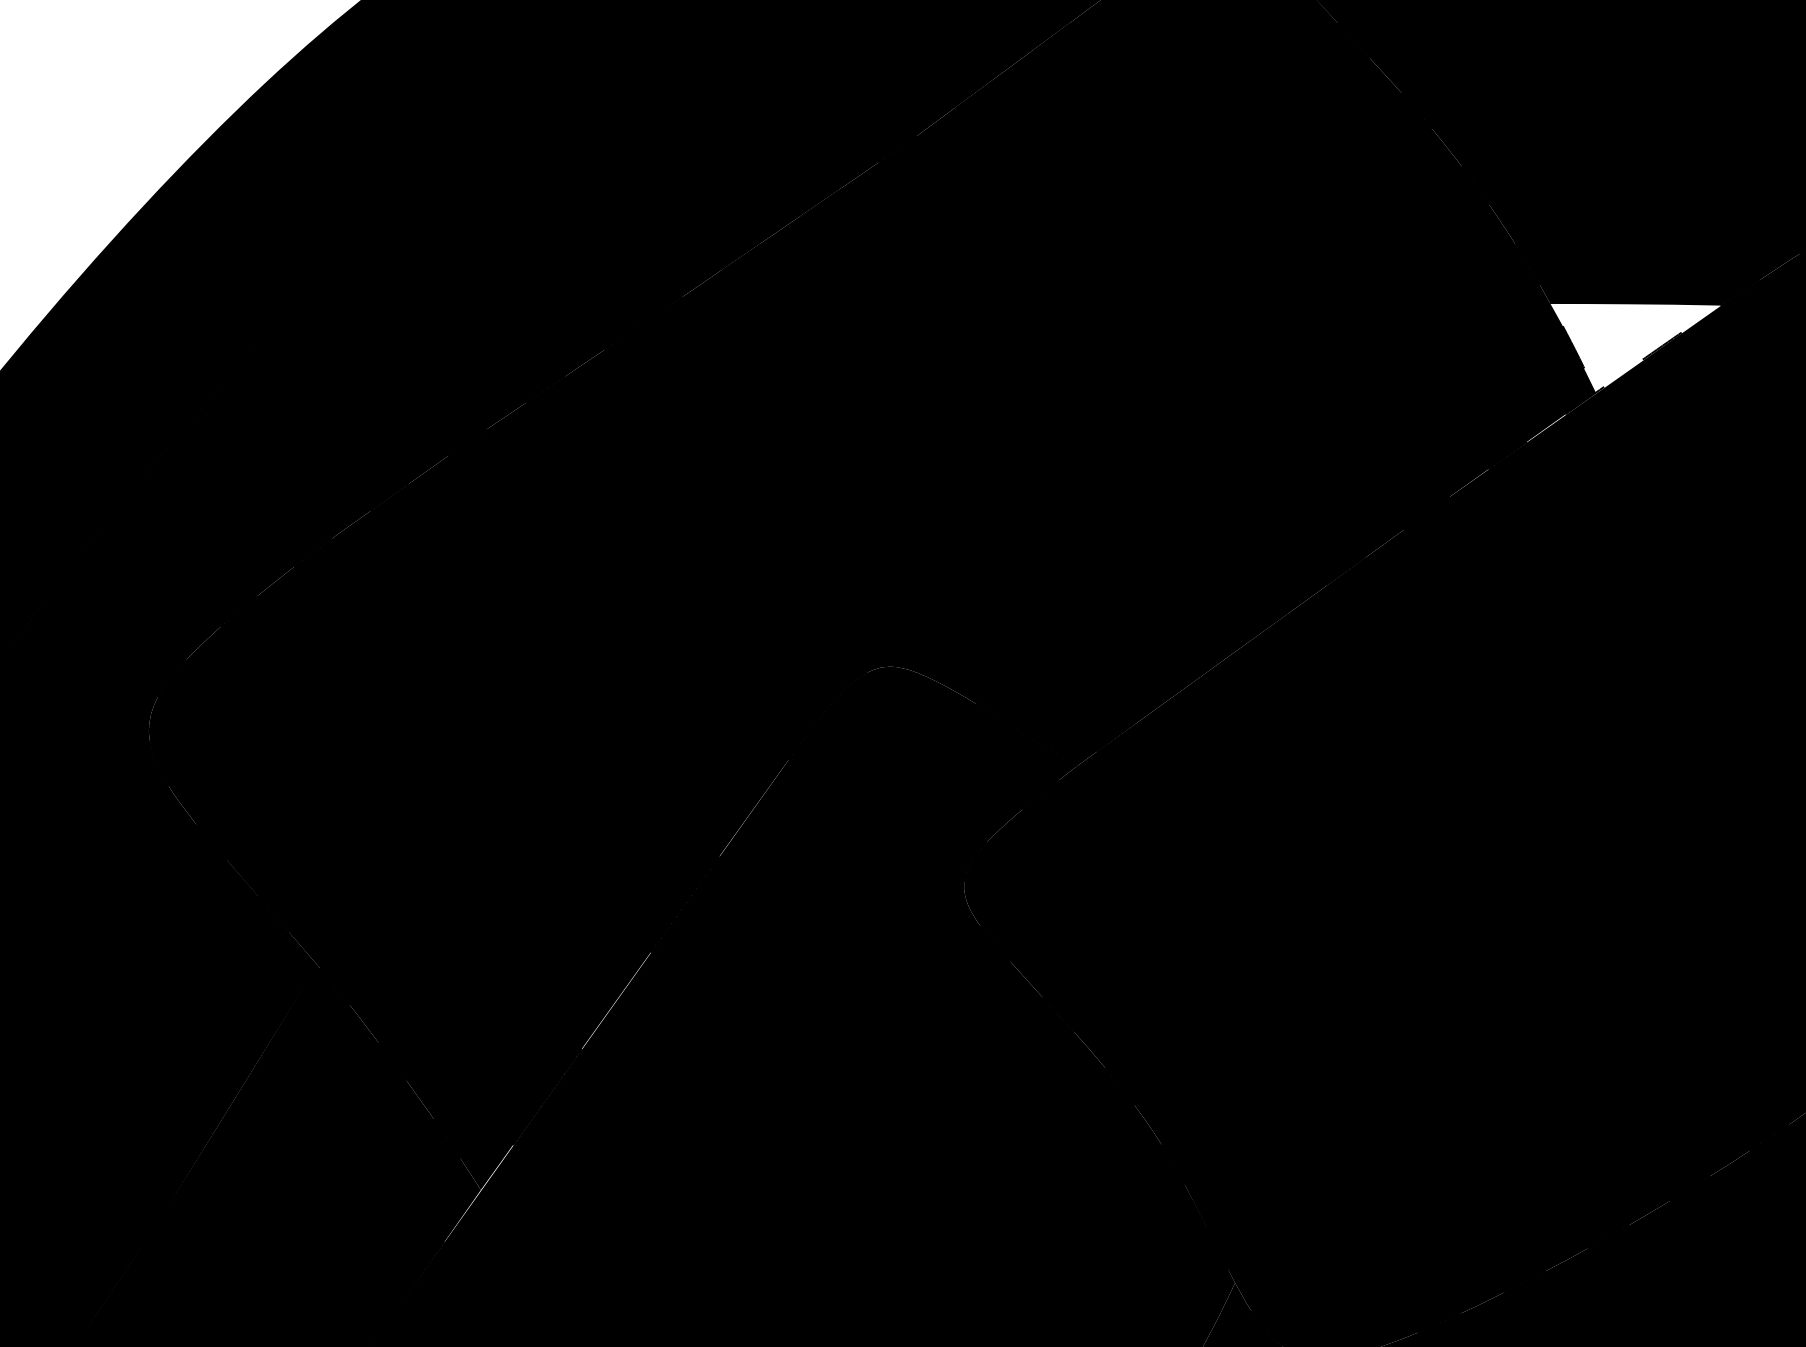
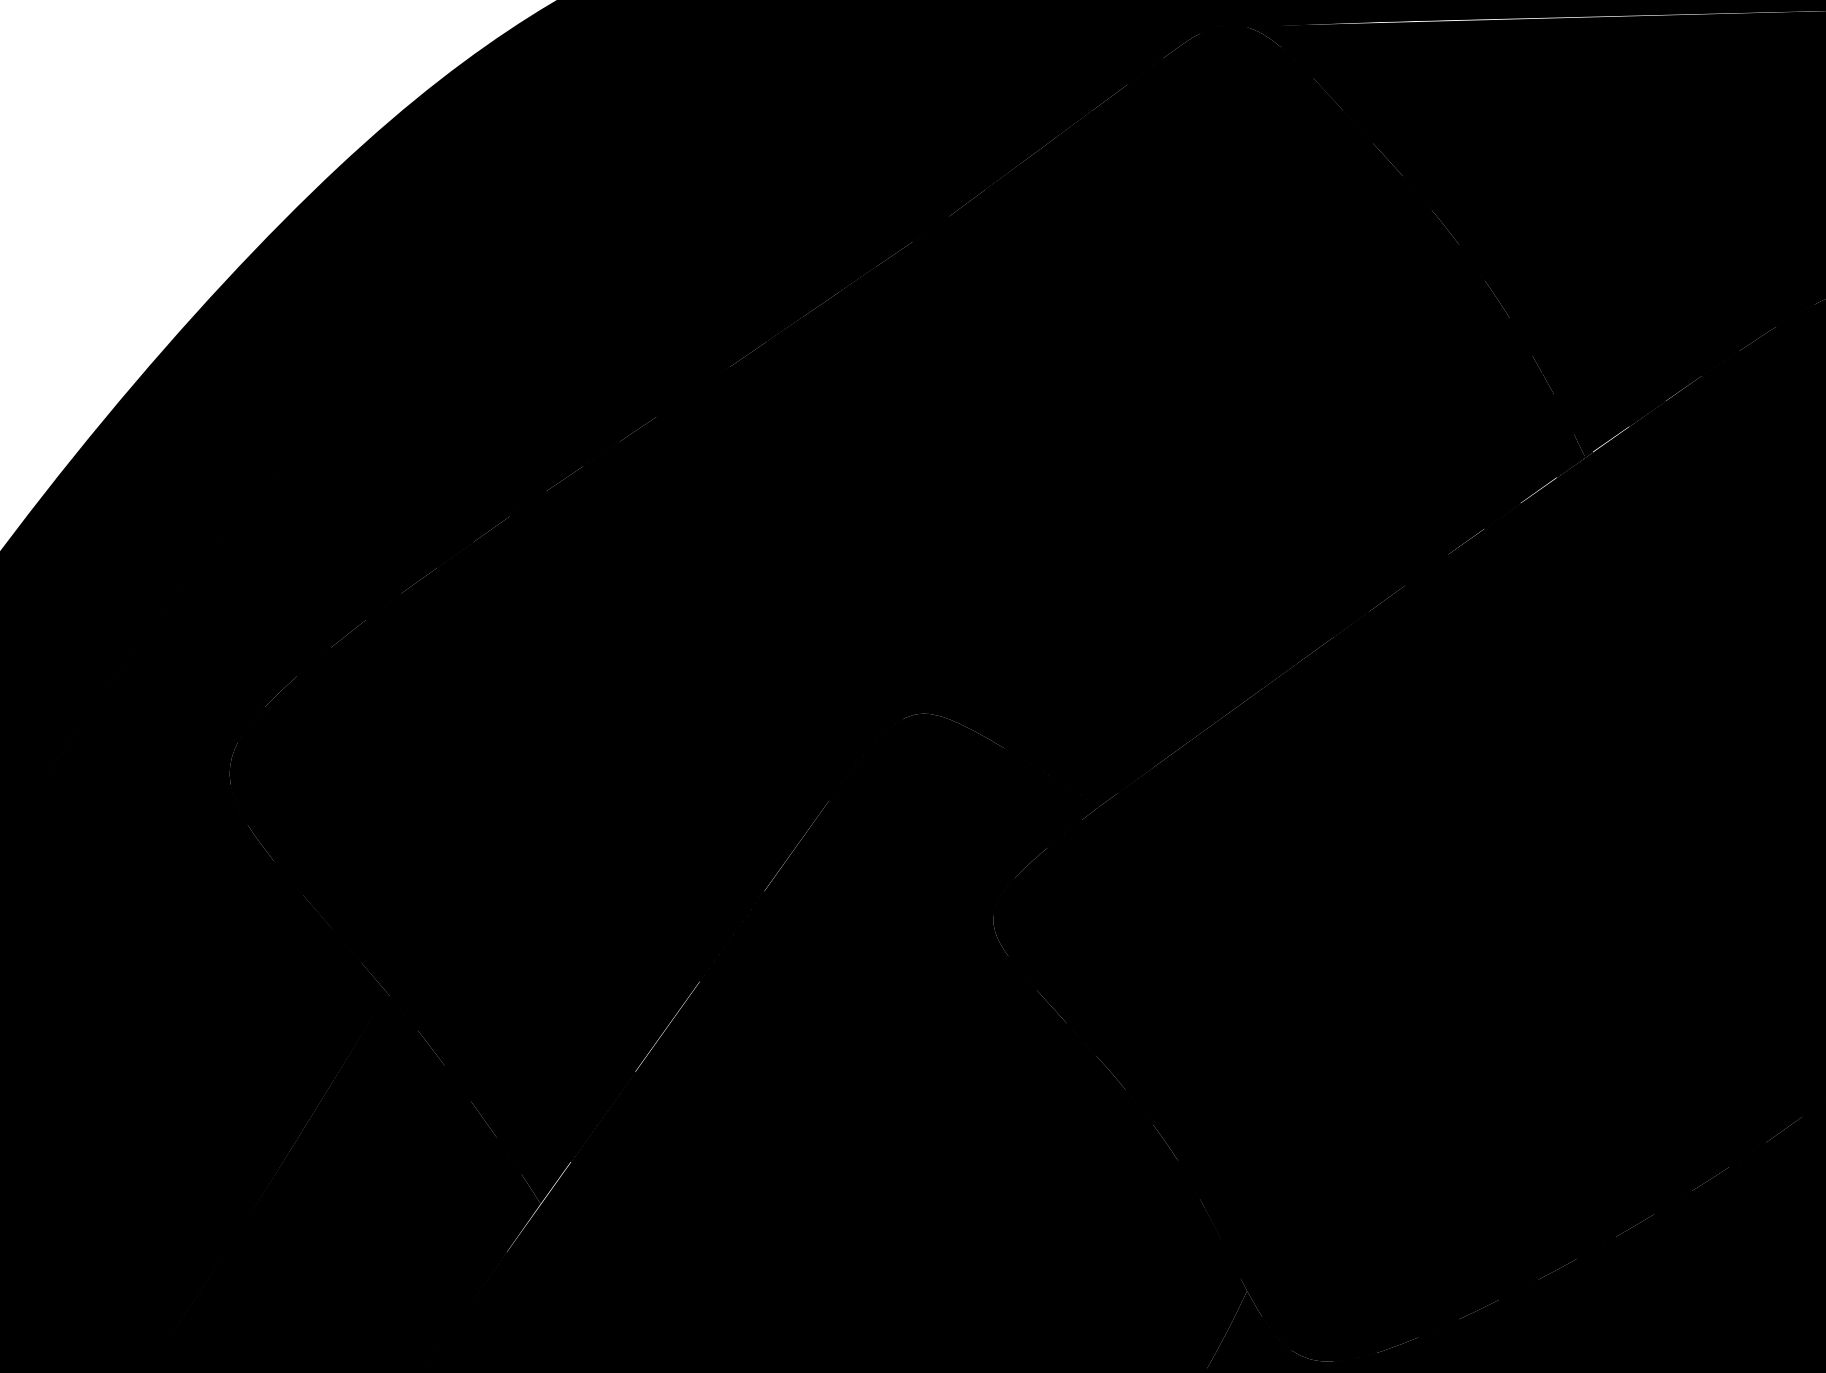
fill: (1635, 347) -> (1622, 414), added

